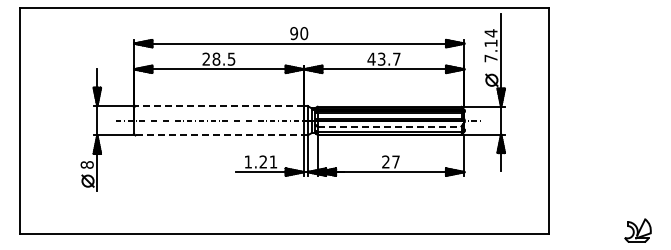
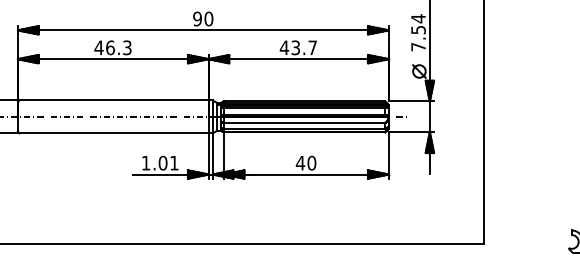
text: (490, 43) -> (417, 30), 7.14 -> 7.54
text: (218, 58) -> (112, 47), 28.5 -> 46.3
line: (219, 106) -> (113, 100), dashed -> solid
line: (389, 126) -> (304, 123), dashed -> solid
line: (220, 135) -> (114, 133), dashed -> solid
text: (263, 161) -> (163, 162), 1.21 -> 1.01
text: (390, 161) -> (305, 162), 27 -> 40

